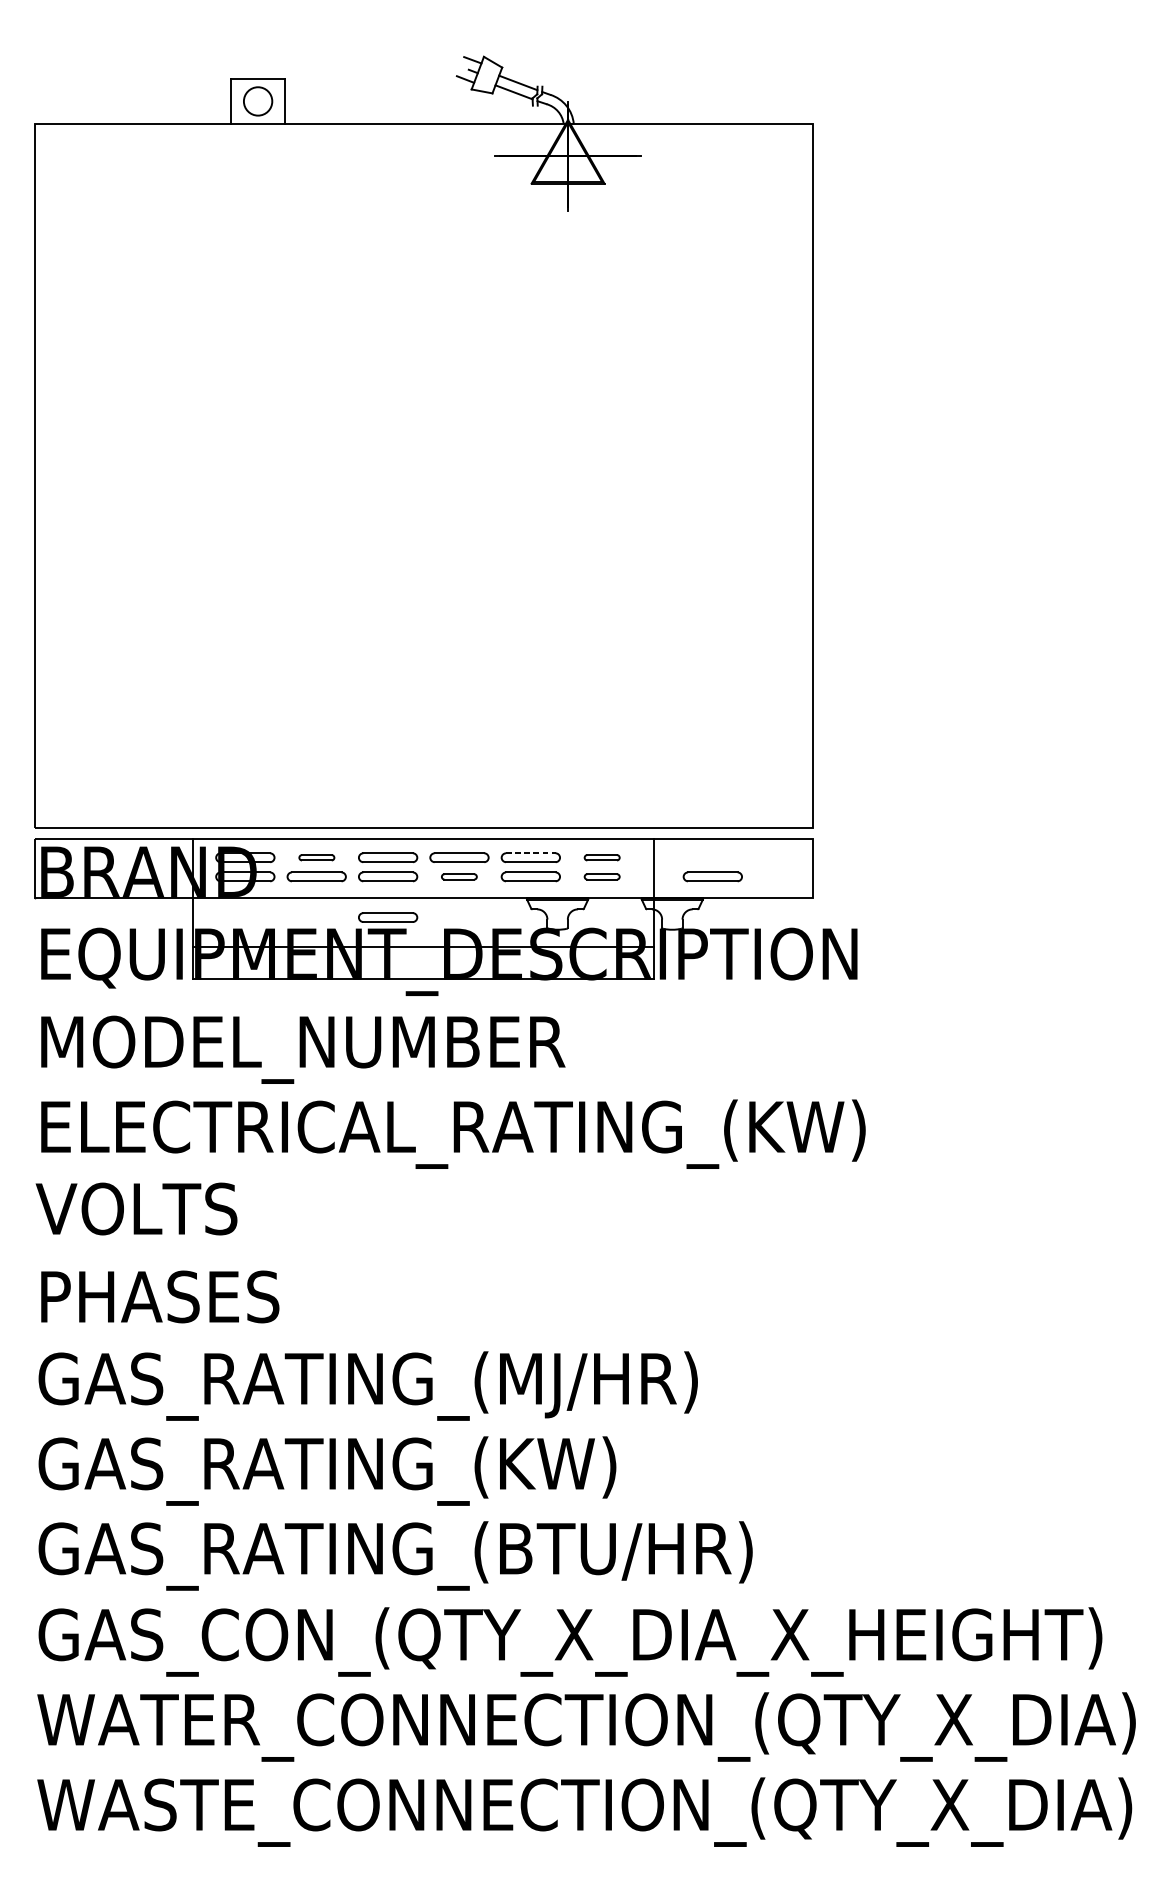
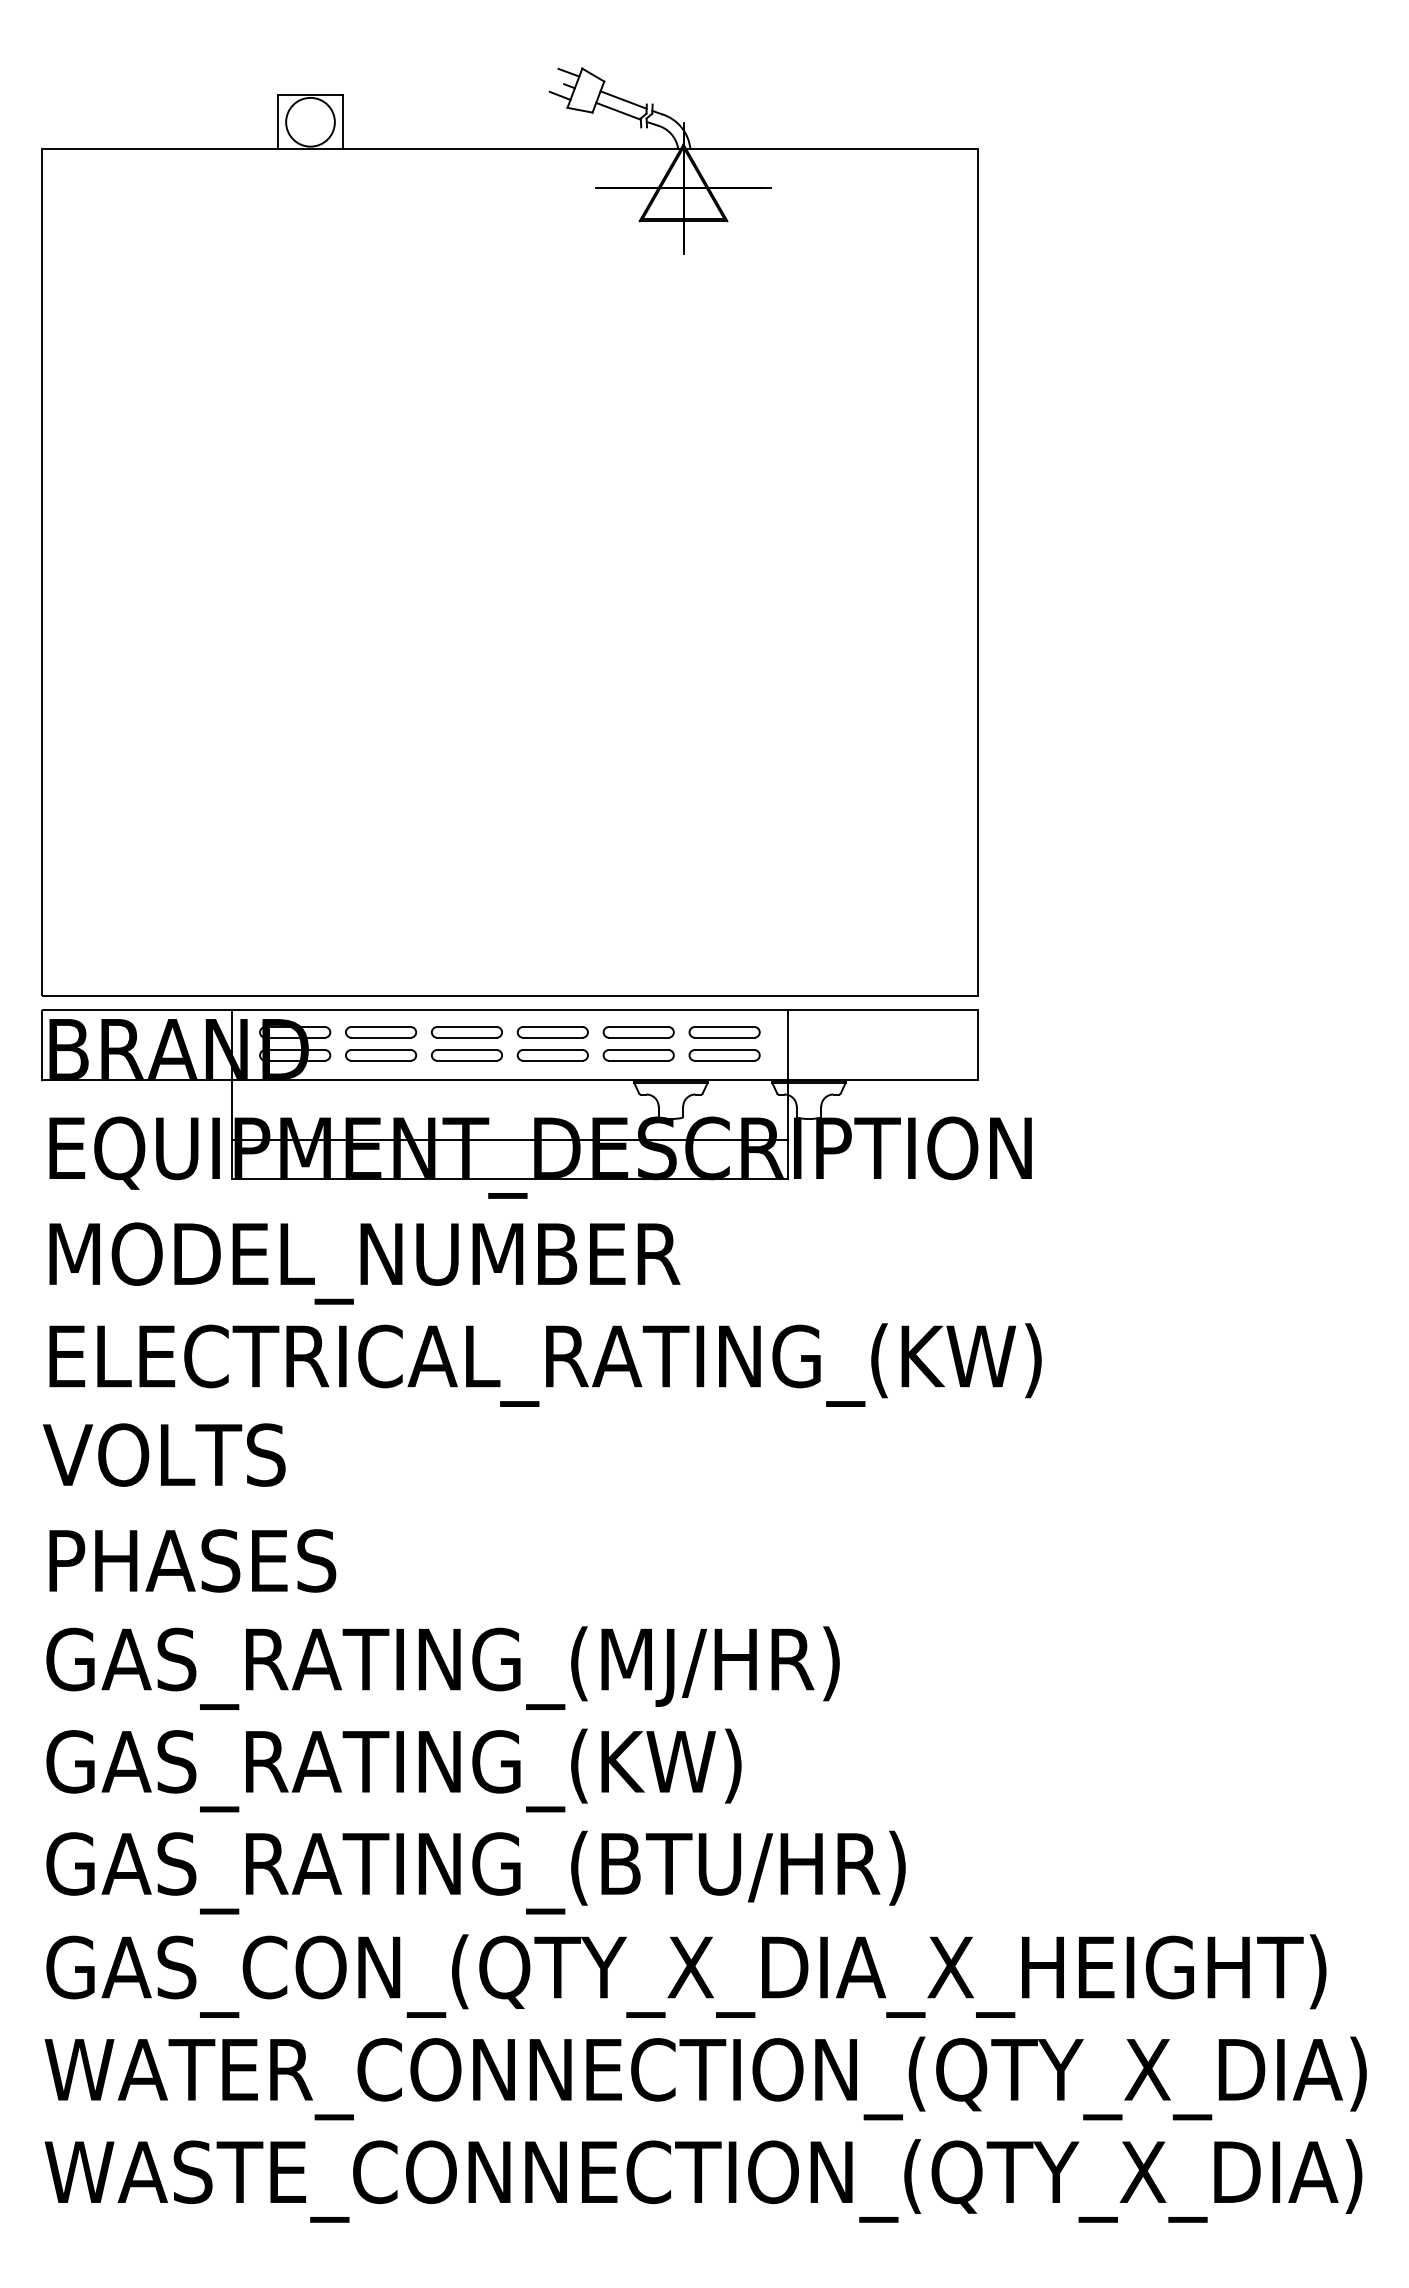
circle: (258, 100) -> (310, 121), size x1.43
line: (530, 853) -> (638, 1027), dashed -> solid
part: (317, 857) -> (381, 1032), size x1.67
part: (602, 857) -> (724, 1032), size x1.67
part: (459, 876) -> (552, 1055), size x1.67
part: (602, 876) -> (724, 1055), size x1.67
part: (712, 876) -> (857, 1055), removed
part: (387, 917) -> (466, 1104), removed

